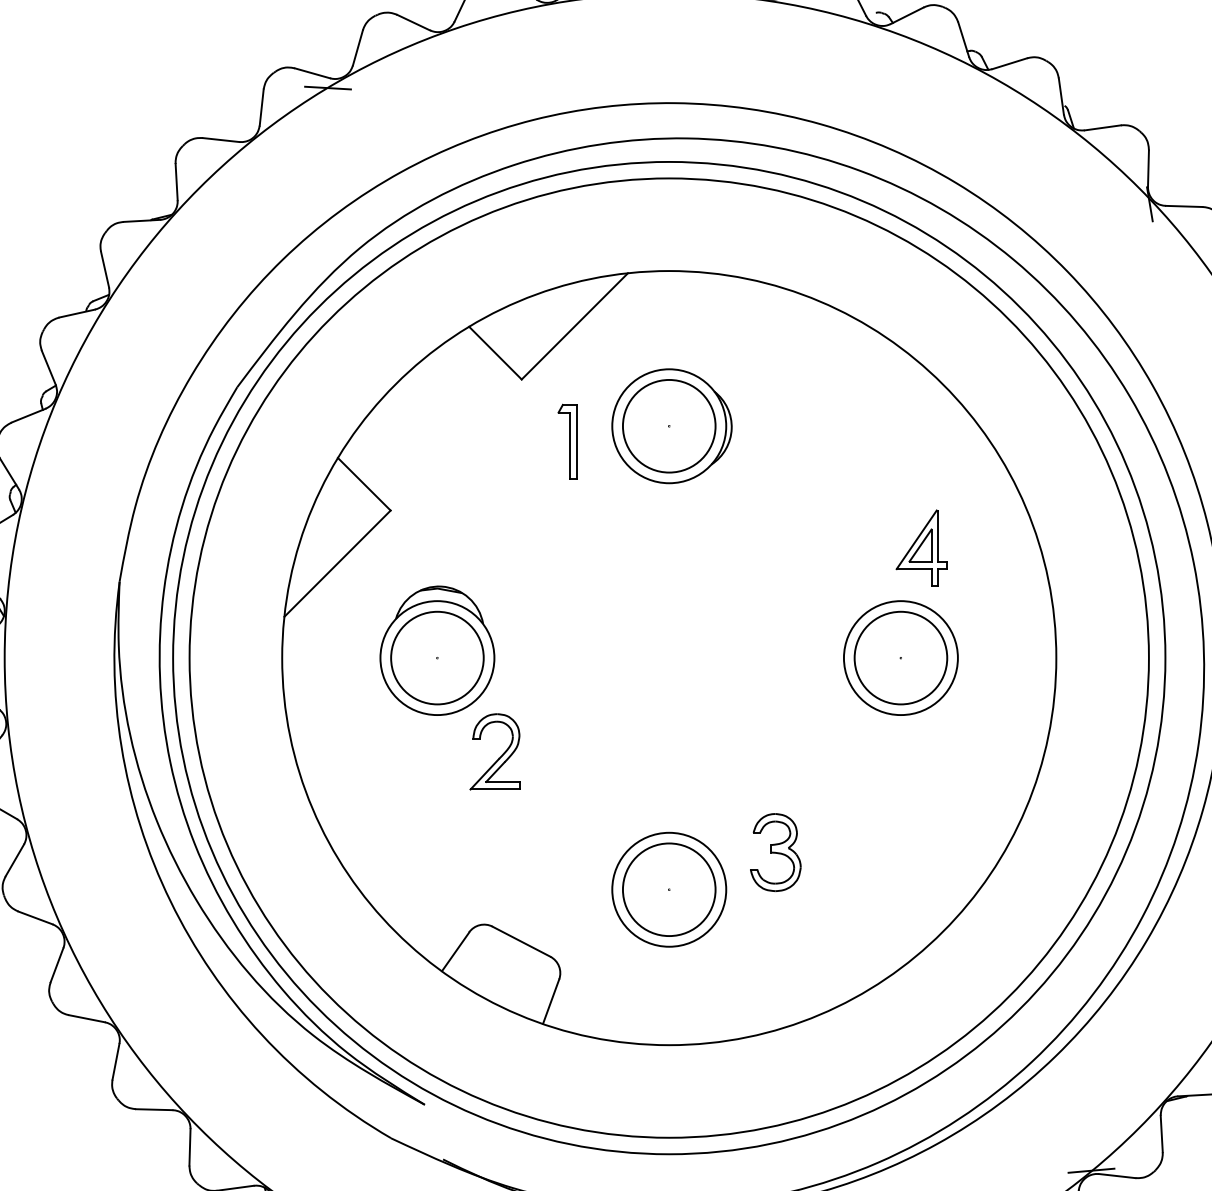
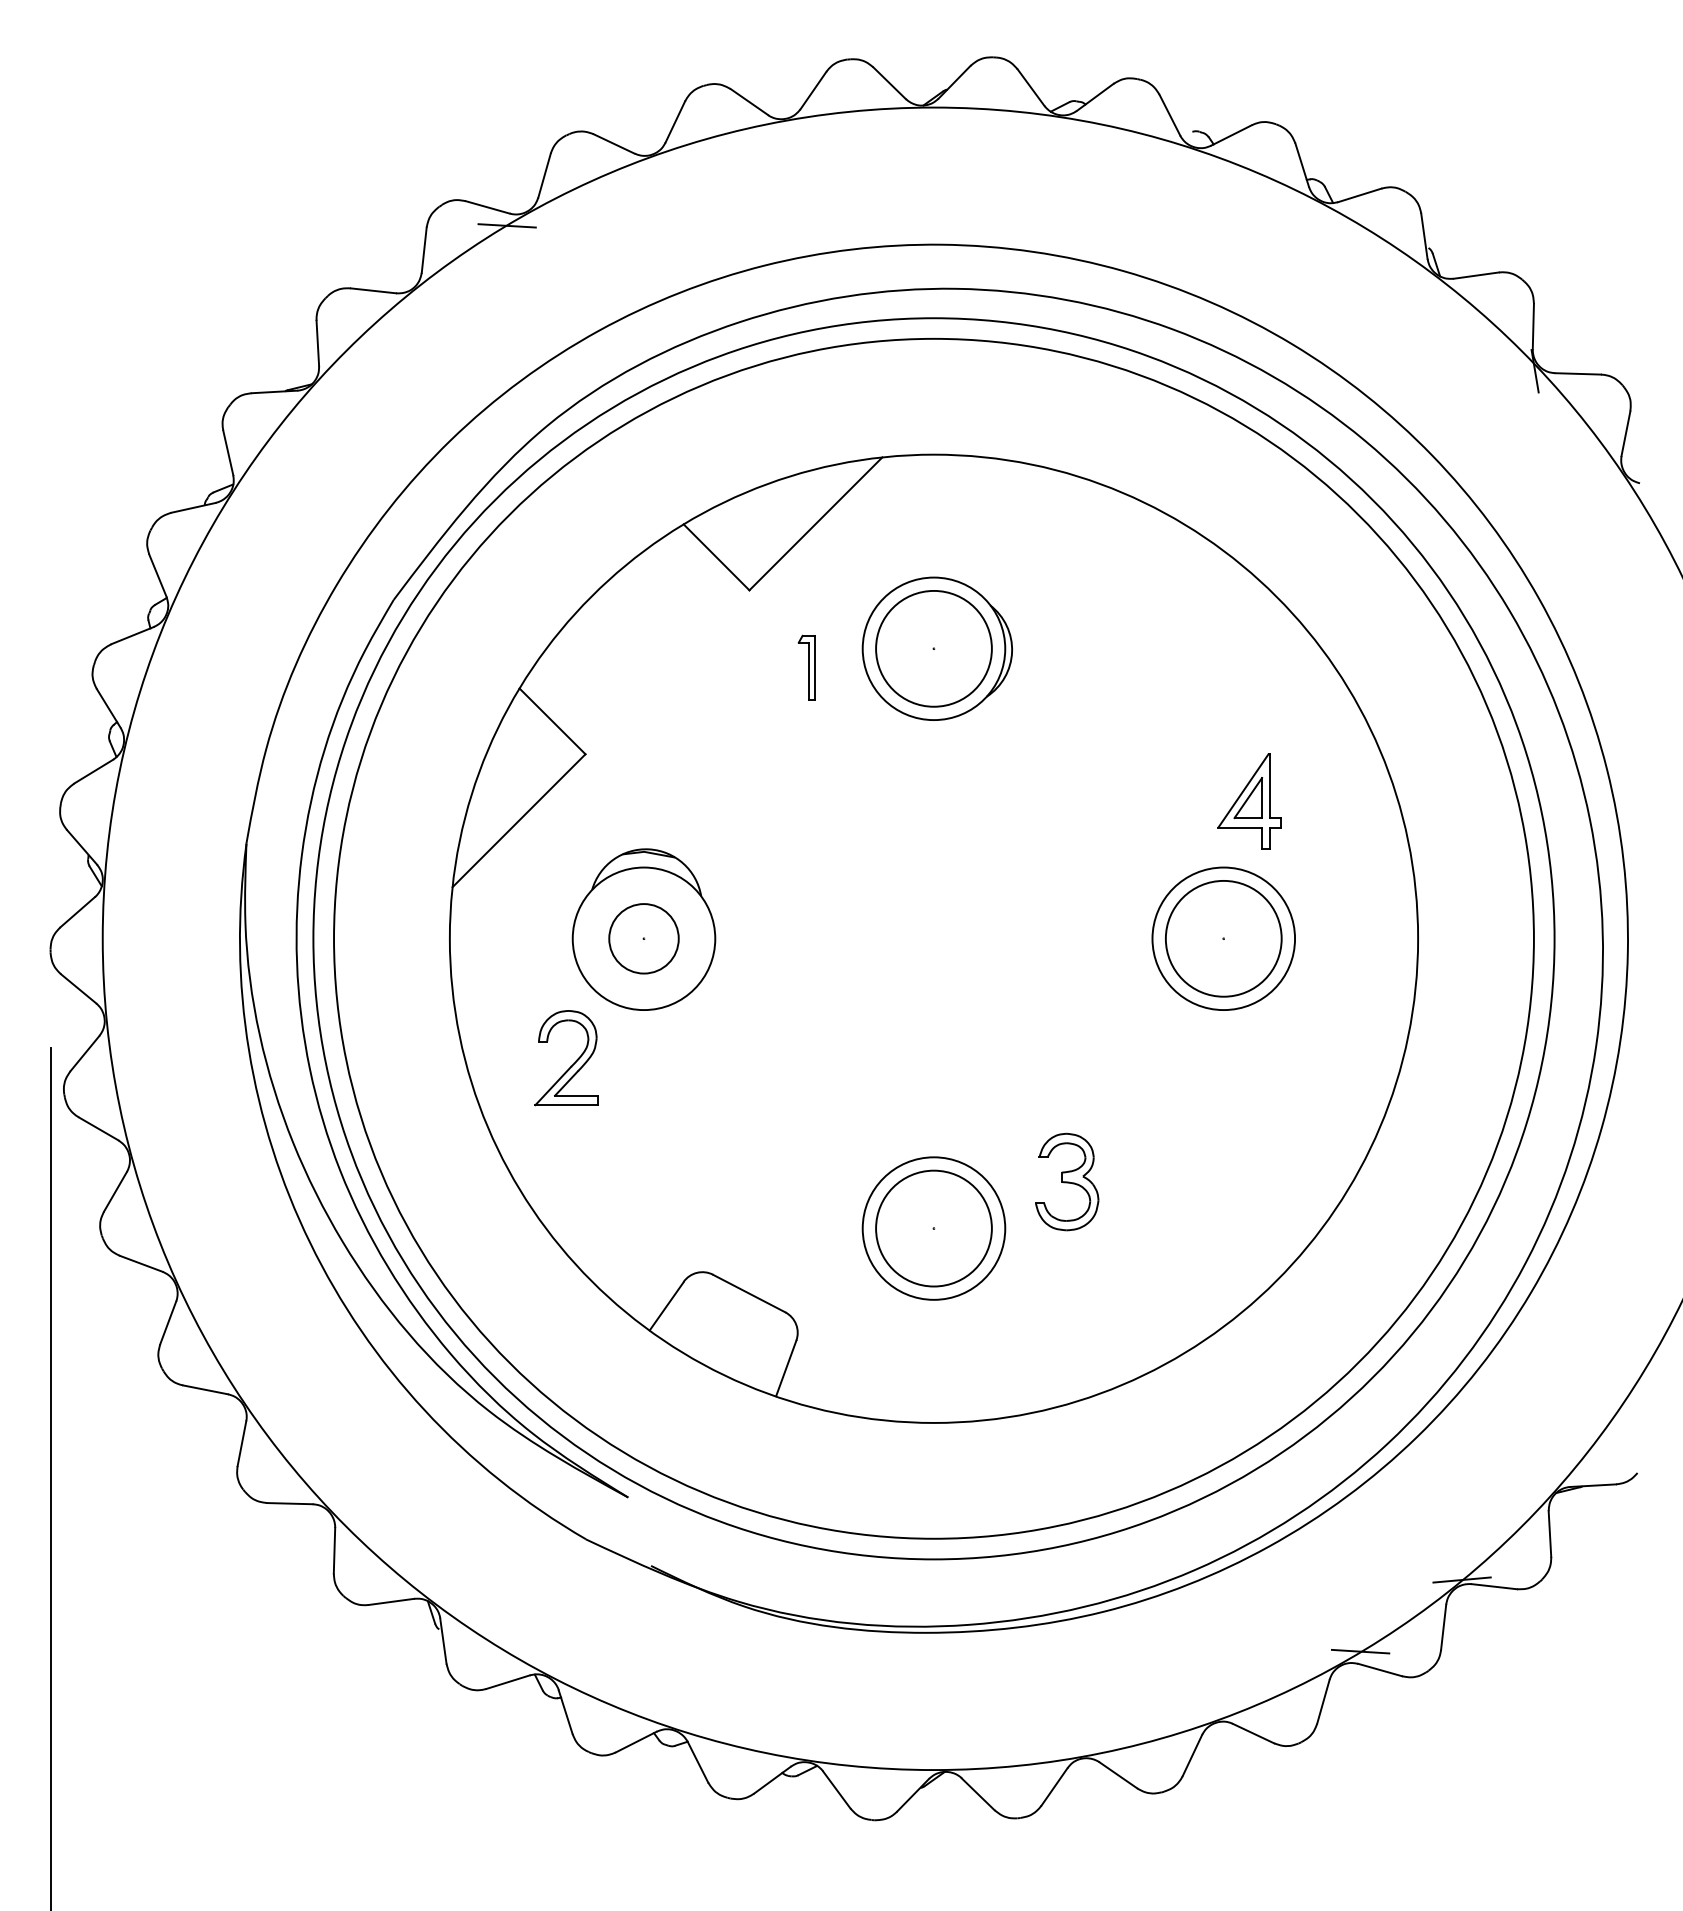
part: (567, 441) -> (806, 667), size x0.7
circle: (437, 657) -> (643, 938), size x0.6
part: (500, 756) -> (572, 1064), moved

